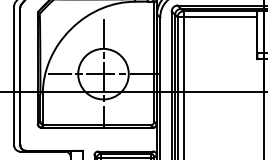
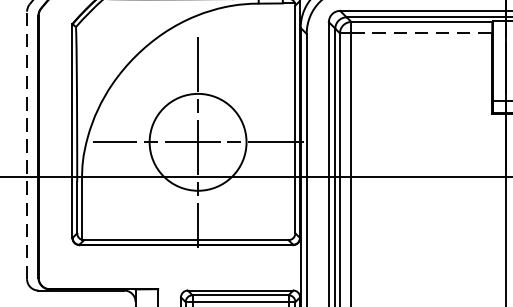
line: (220, 17) -> (422, 33), solid -> dashed
line: (14, 75) -> (27, 144), solid -> dashed

